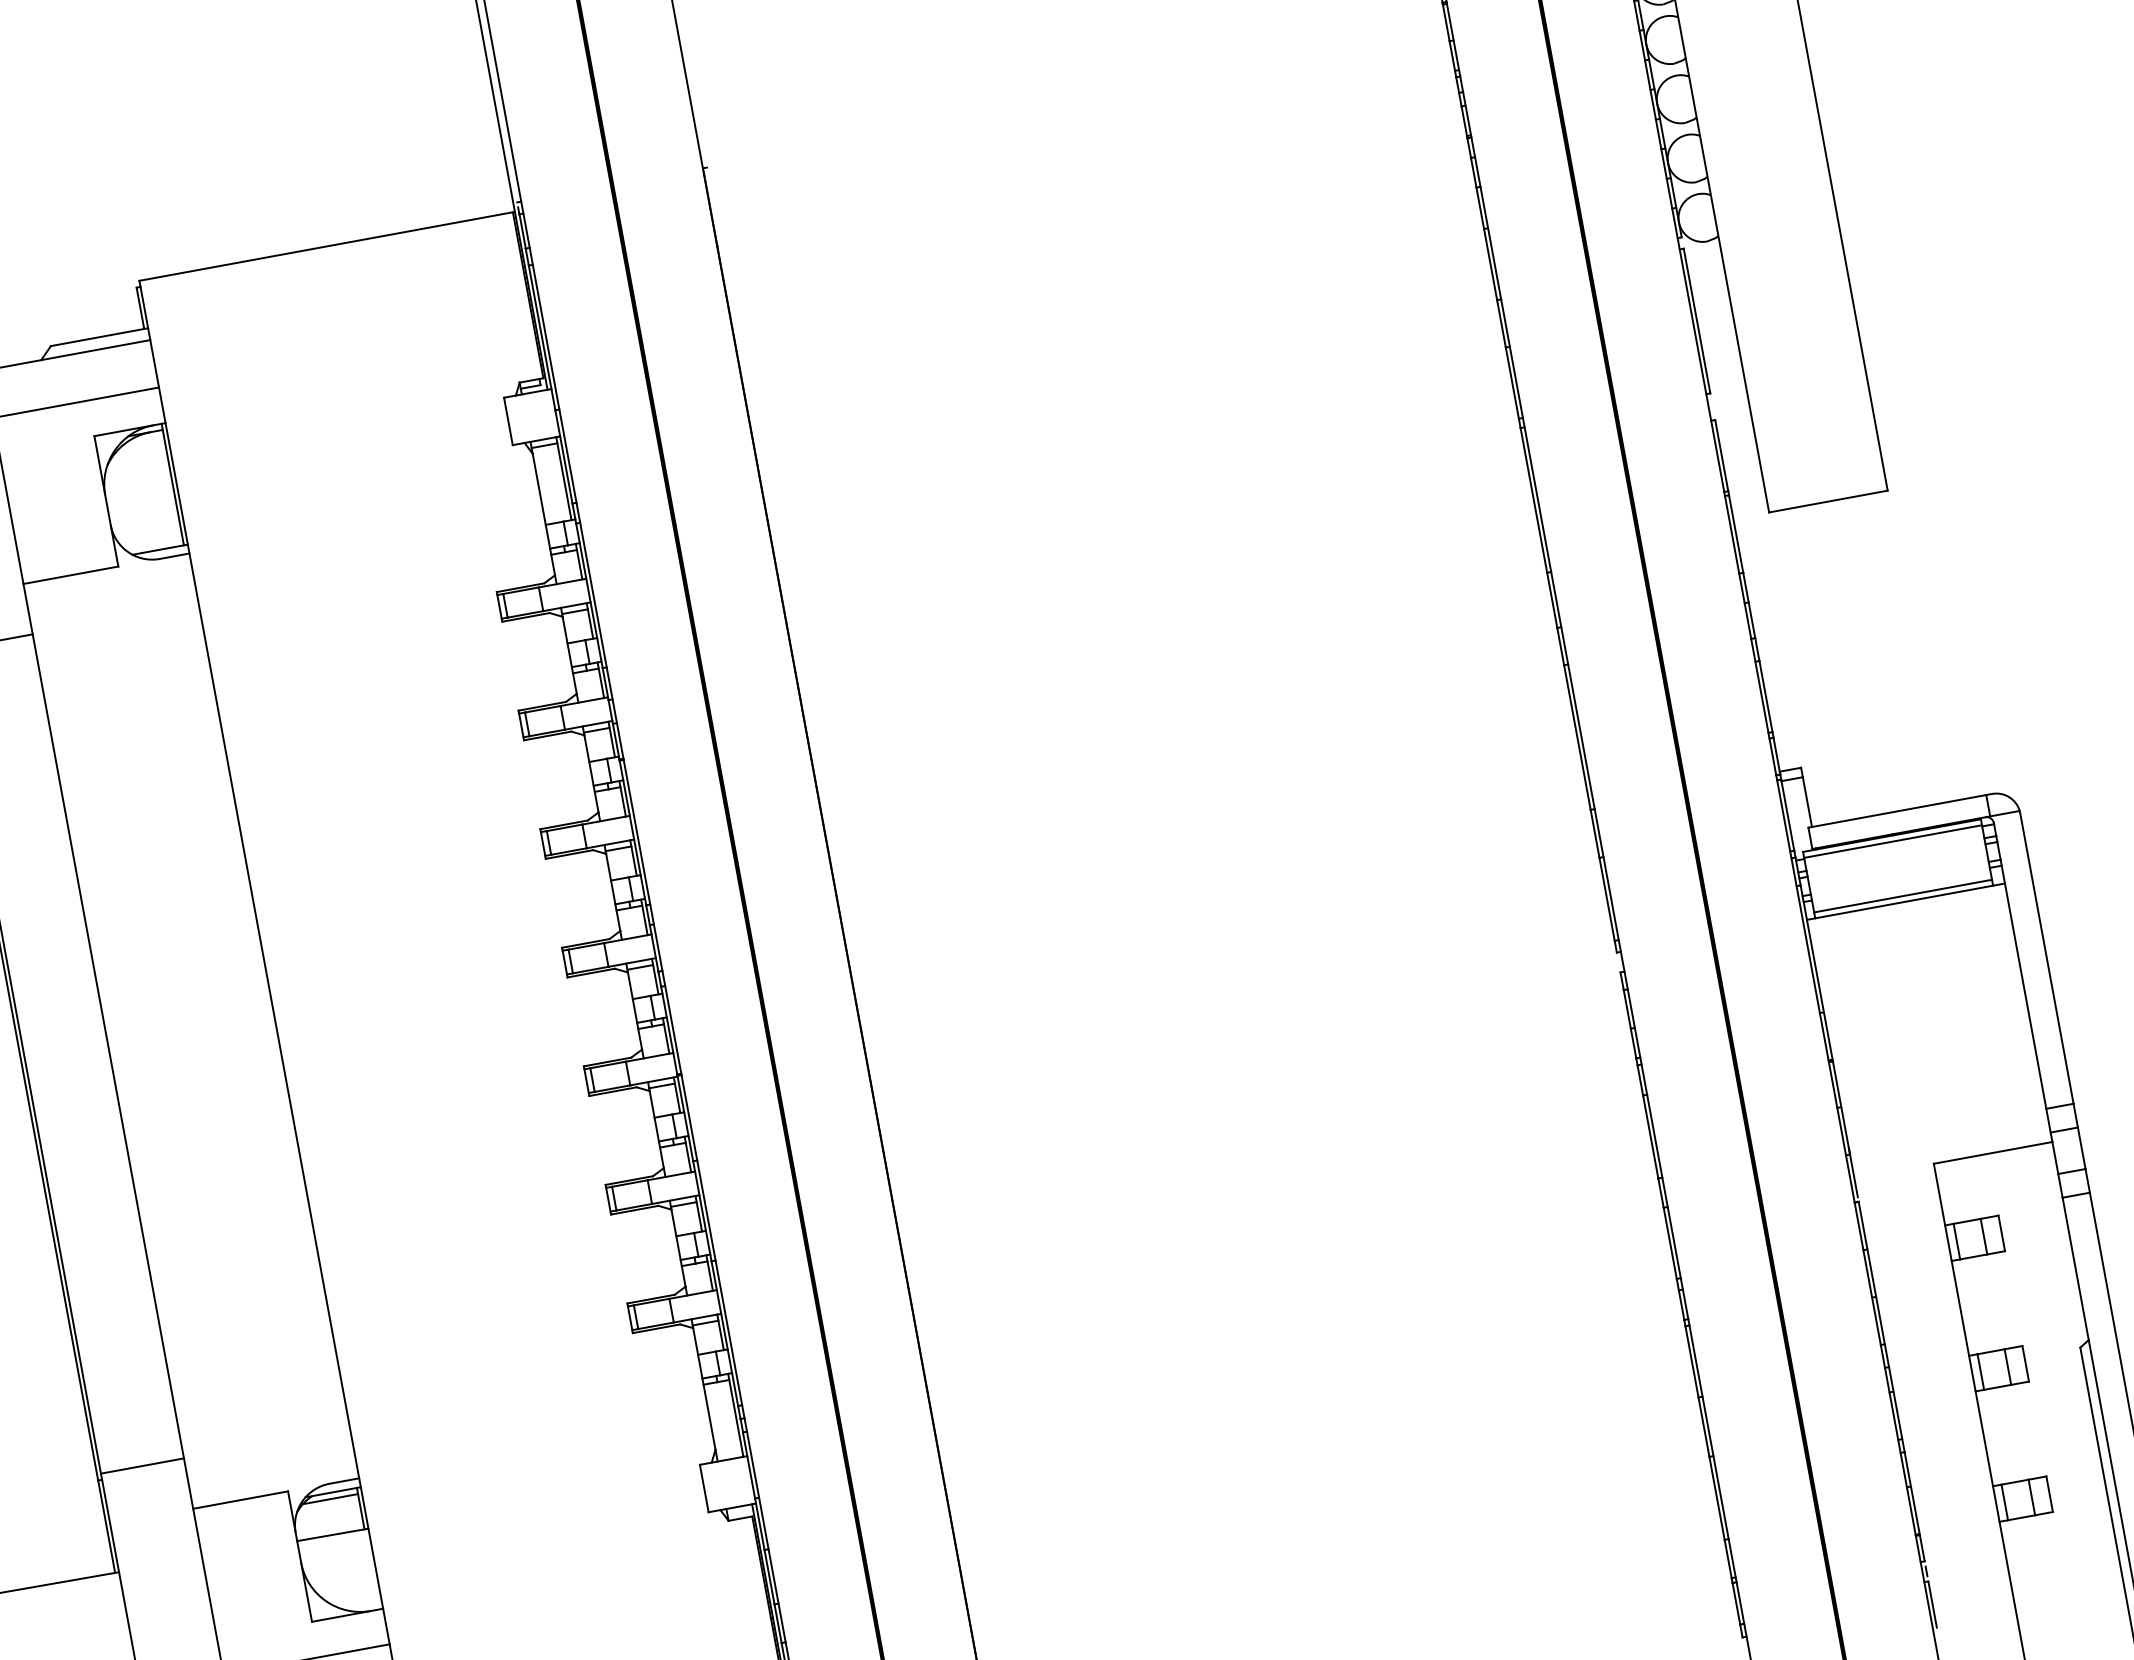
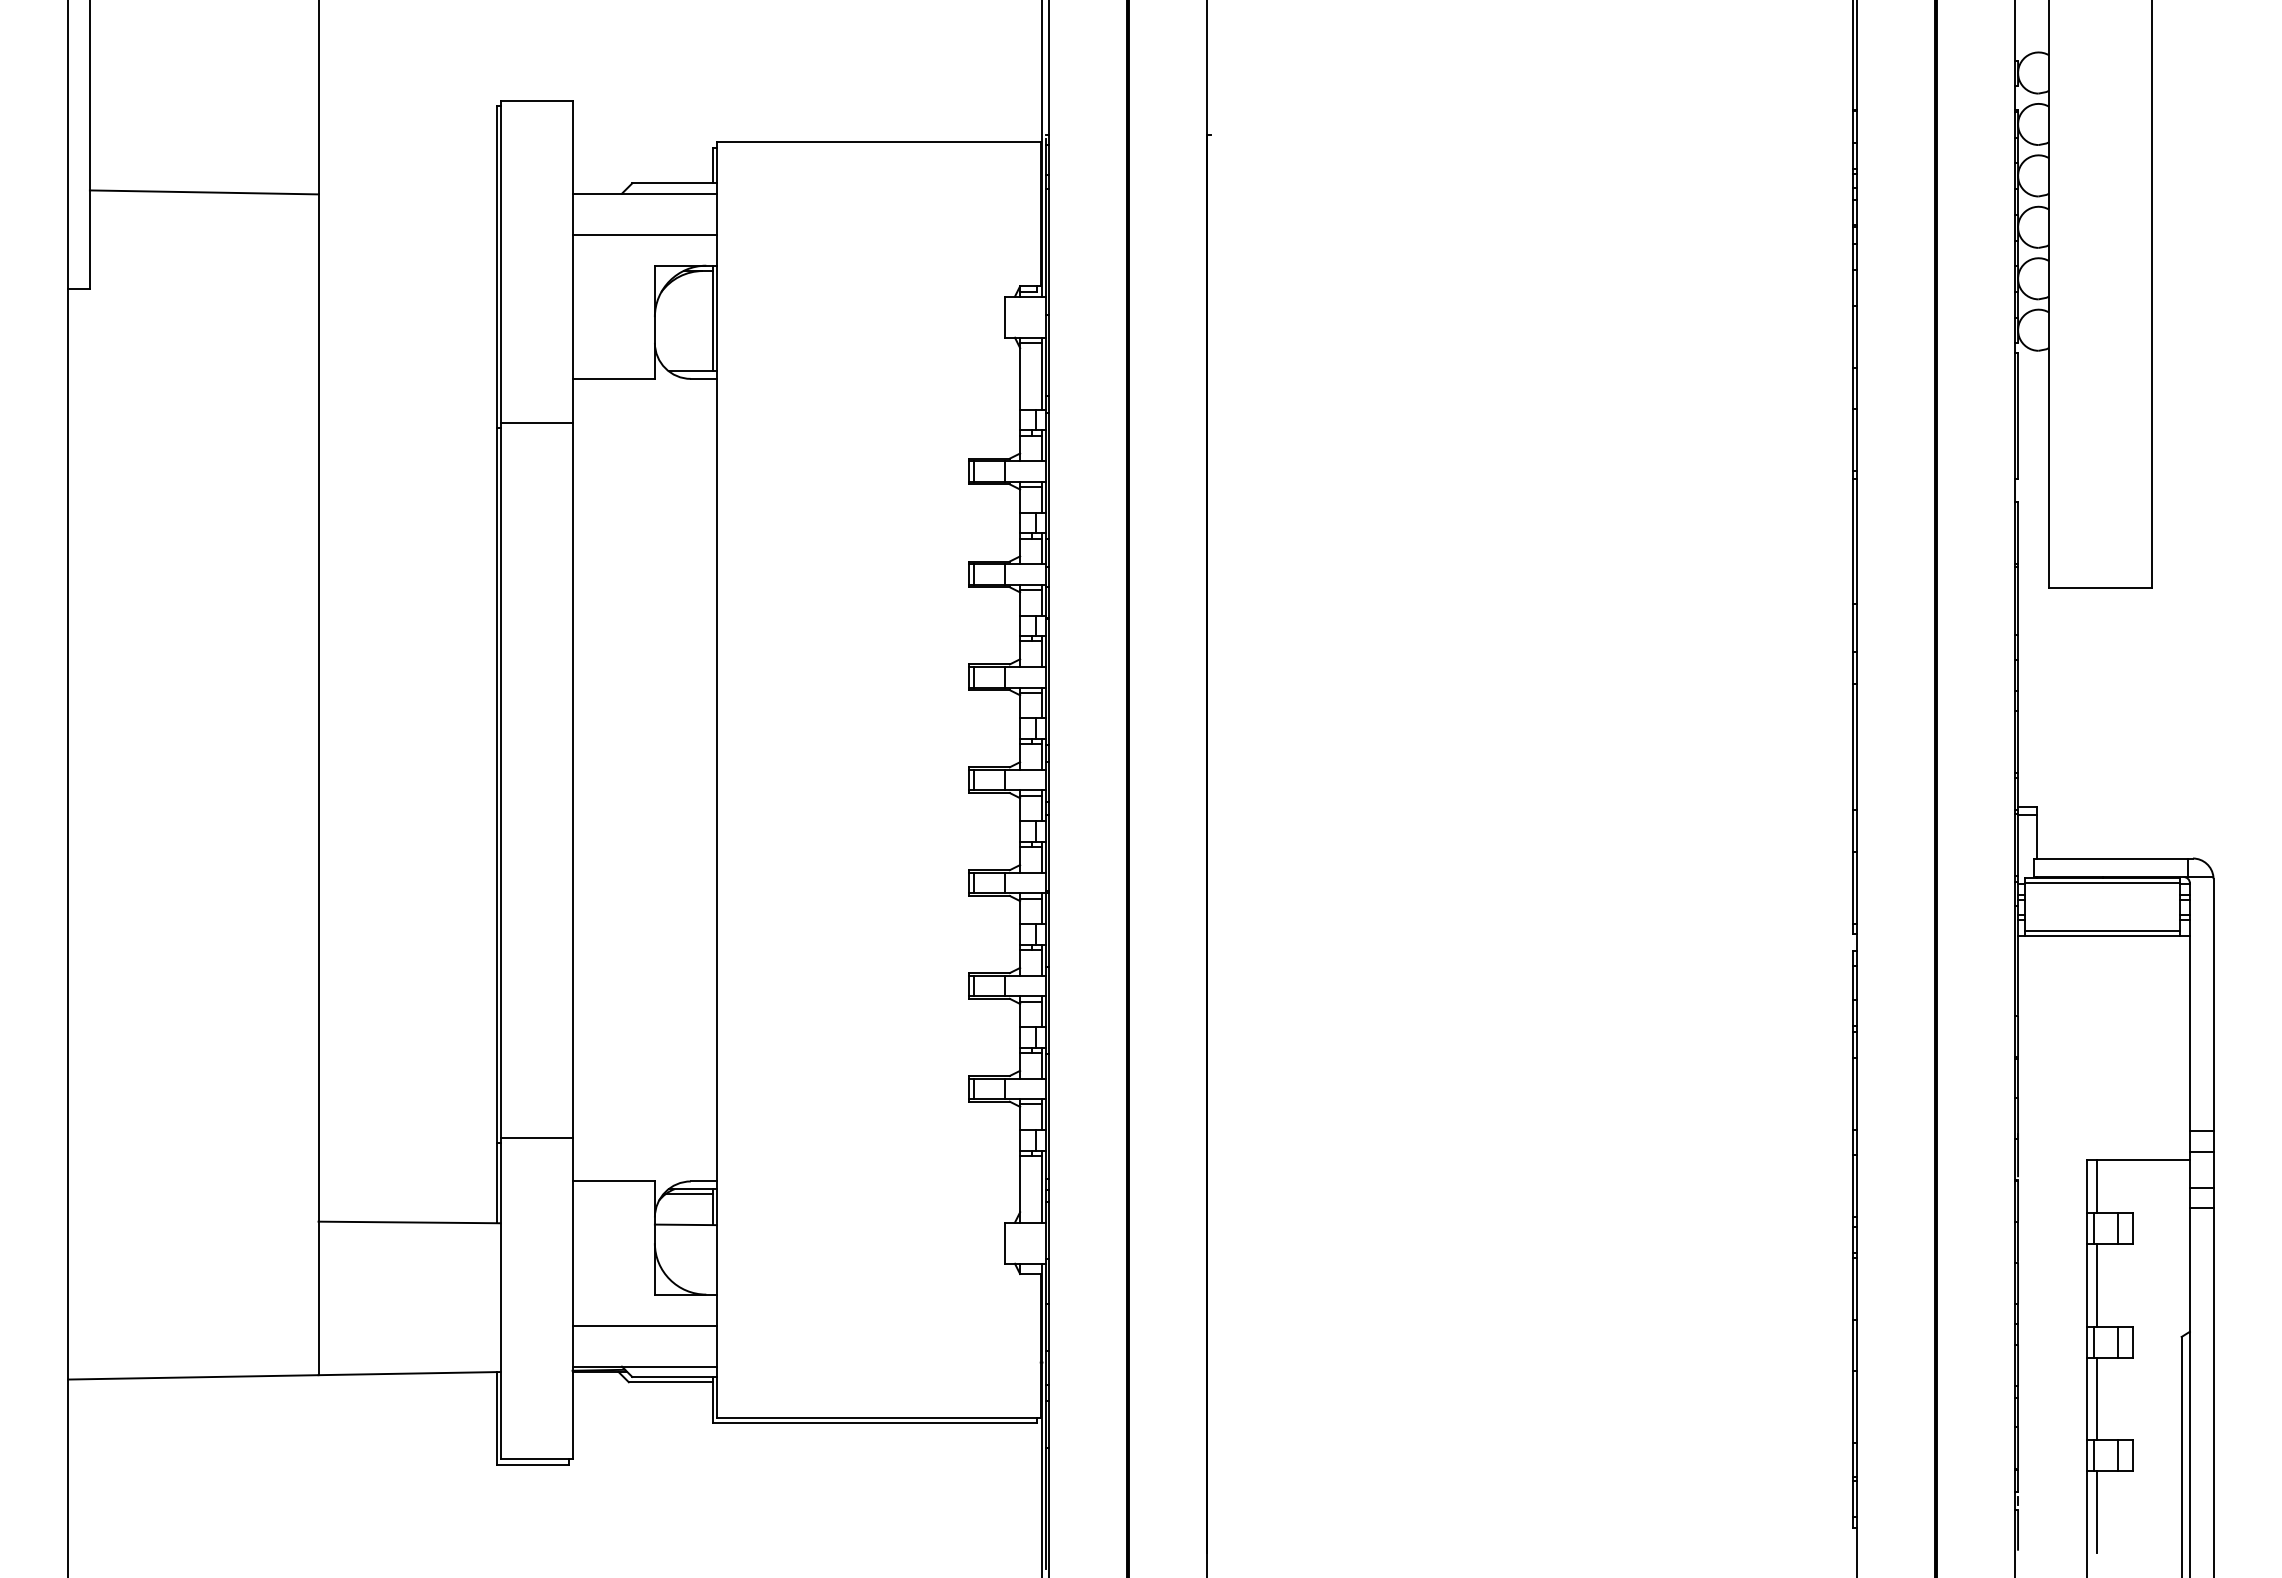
line: (1951, 1192) -> (2097, 1186), added
line: (1972, 1306) -> (2097, 1285), added
line: (1996, 1436) -> (2097, 1398), added
line: (2020, 1566) -> (2097, 1511), added

